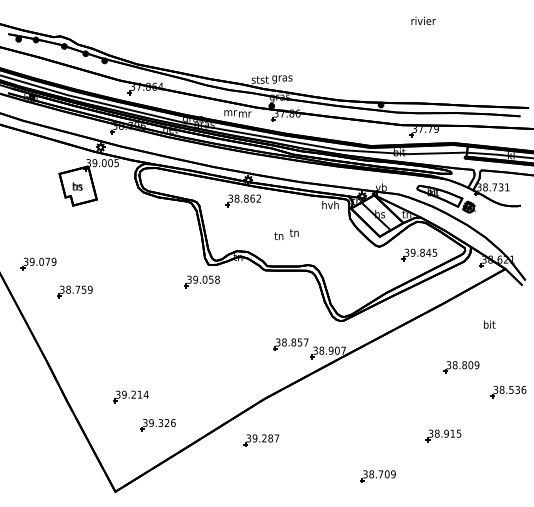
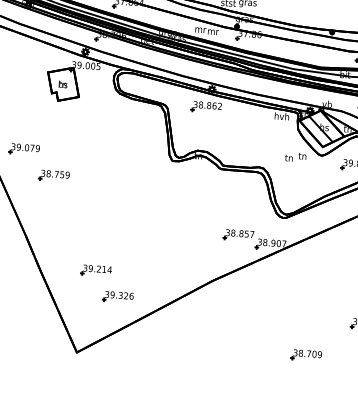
text: (286, 234) -> (295, 157), moved
part: (201, 281) -> (164, 174), removed
part: (260, 440) -> (206, 316), removed

